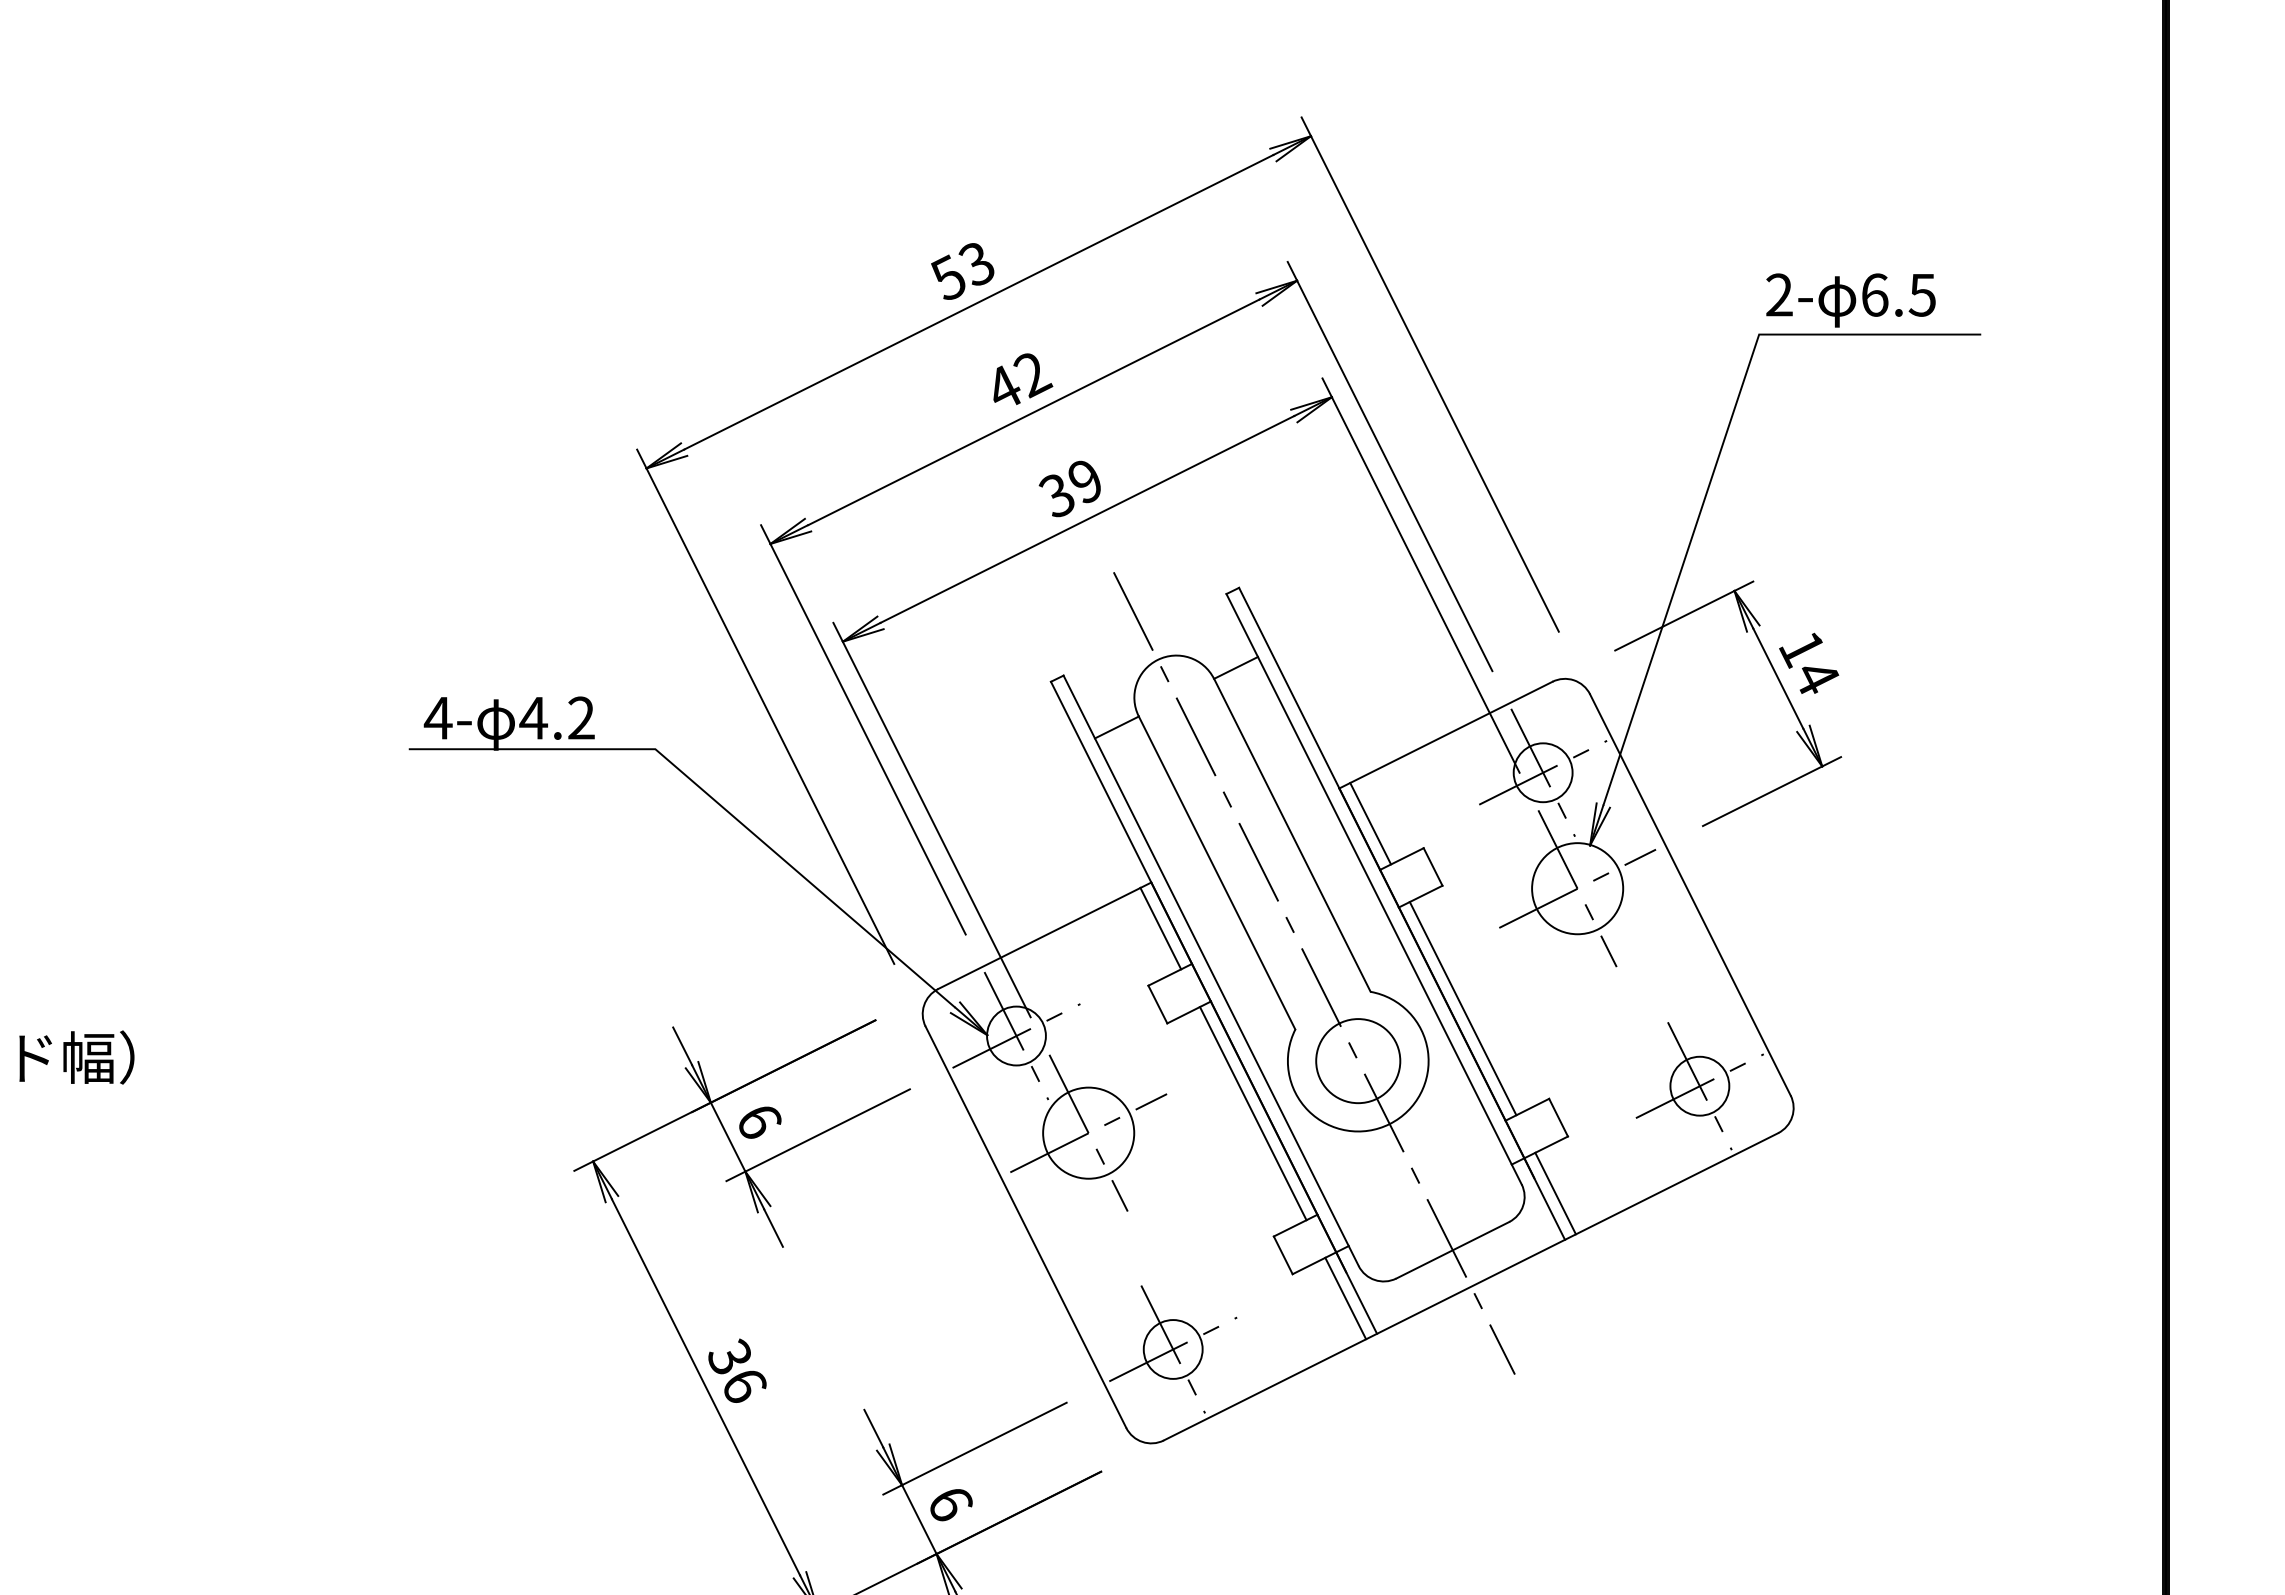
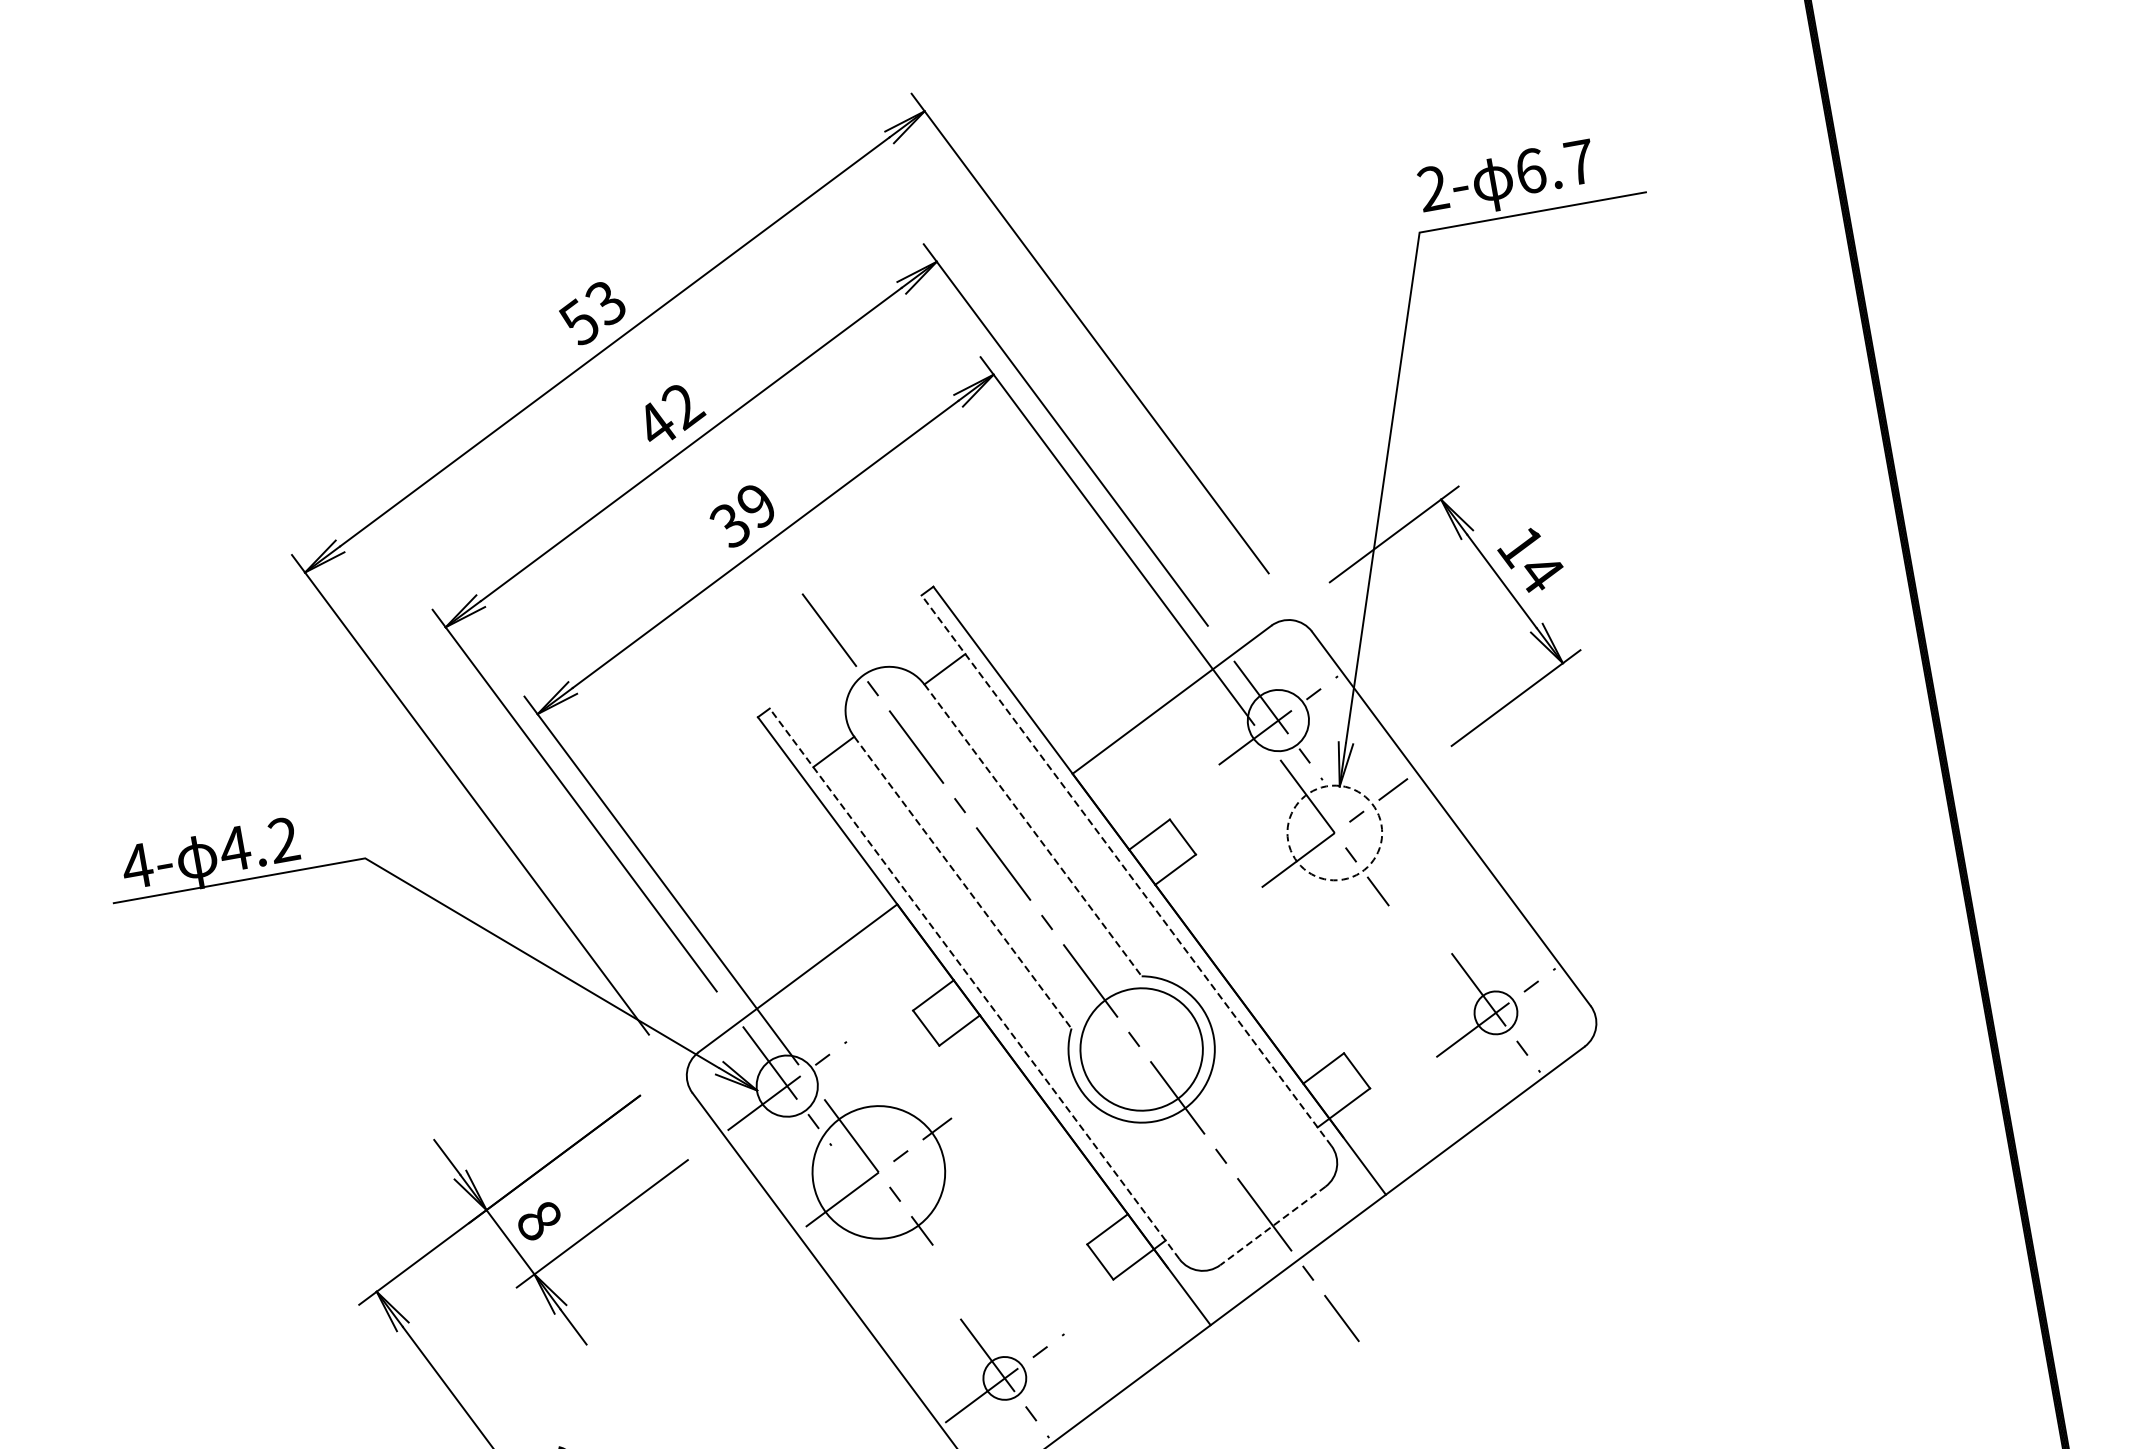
text: (1922, 295) -> (1579, 162), 6.5 -> 6.7
line: (1370, 823) -> (1110, 804), removed
line: (1292, 835) -> (1033, 830), solid -> dashed
line: (1217, 873) -> (963, 883), solid -> dashed
line: (1373, 888) -> (1125, 870), solid -> dashed
circle: (1577, 888) -> (1334, 832), solid -> dashed
line: (1160, 928) -> (915, 949), removed
line: (1211, 970) -> (974, 983), solid -> dashed
line: (1462, 1008) -> (1238, 976), removed
circle: (1358, 1061) -> (1142, 1049), size x1.4
circle: (1699, 1085) -> (1495, 1012), size x0.7
line: (1252, 1113) -> (1042, 1122), removed
text: (759, 1122) -> (539, 1221), 6 -> 8
circle: (1088, 1132) -> (878, 1171), size x1.4
line: (1555, 1193) -> (1367, 1149), removed
line: (1452, 1250) -> (1272, 1226), solid -> dashed
line: (1345, 1298) -> (1171, 1294), removed
circle: (1172, 1349) -> (1004, 1378), size x0.7

